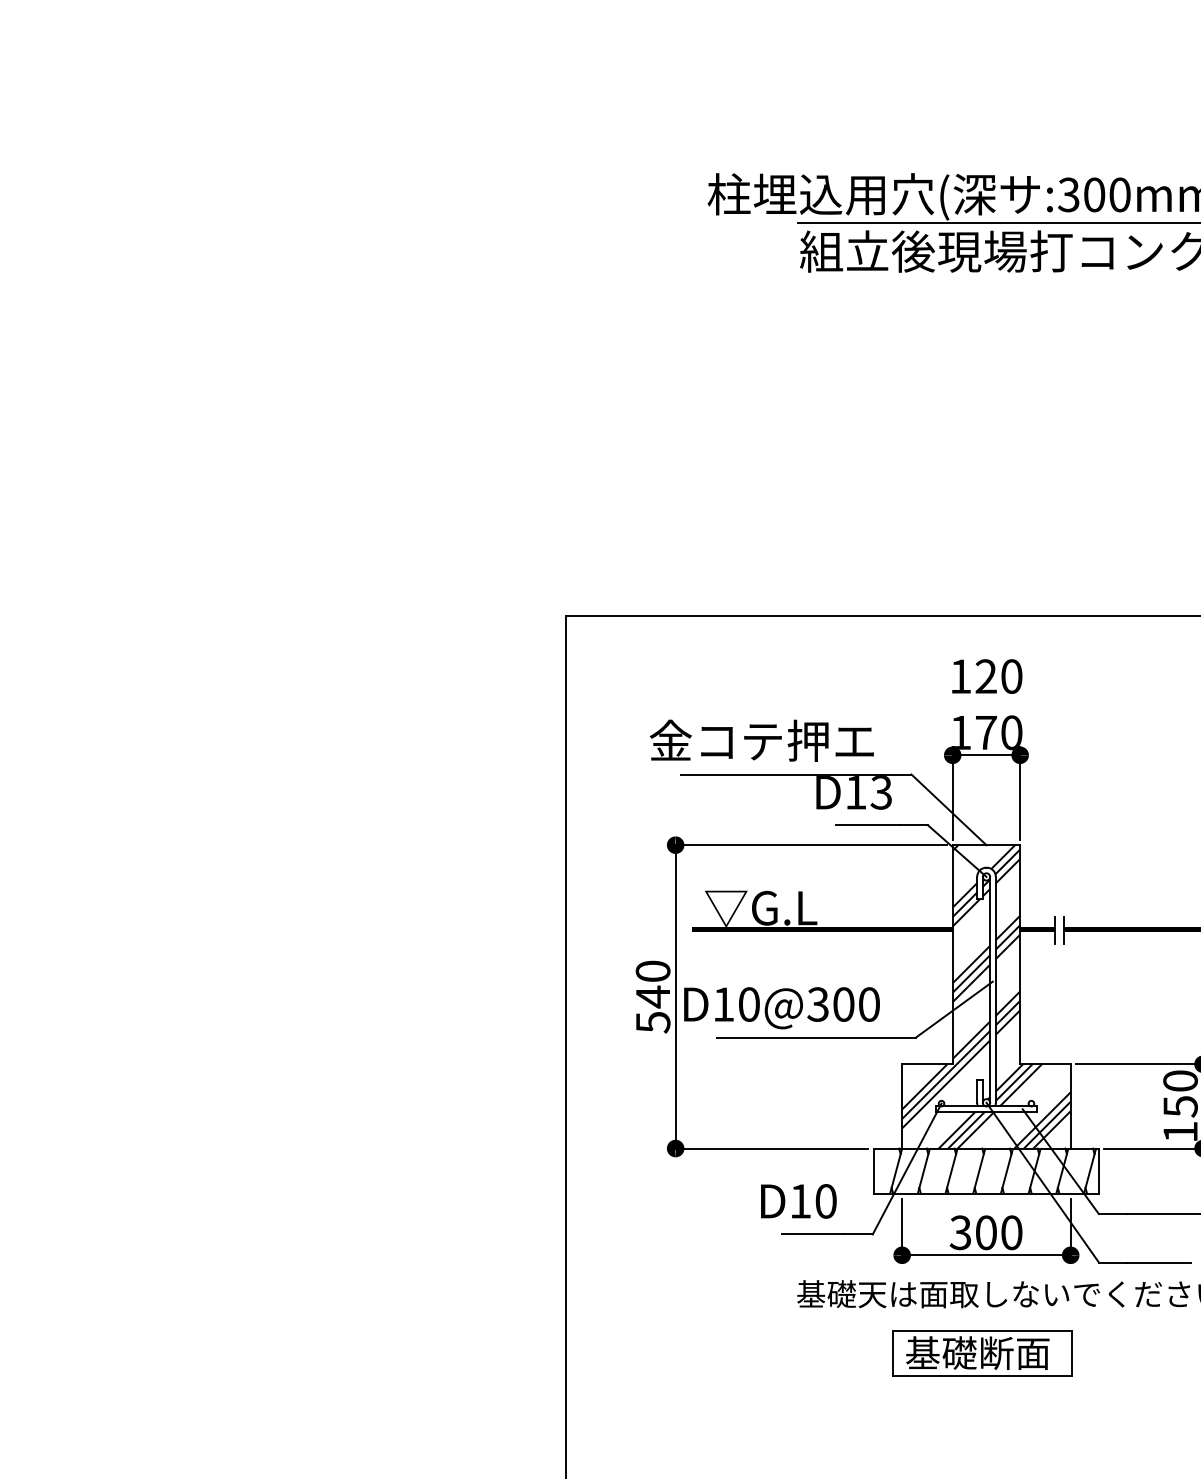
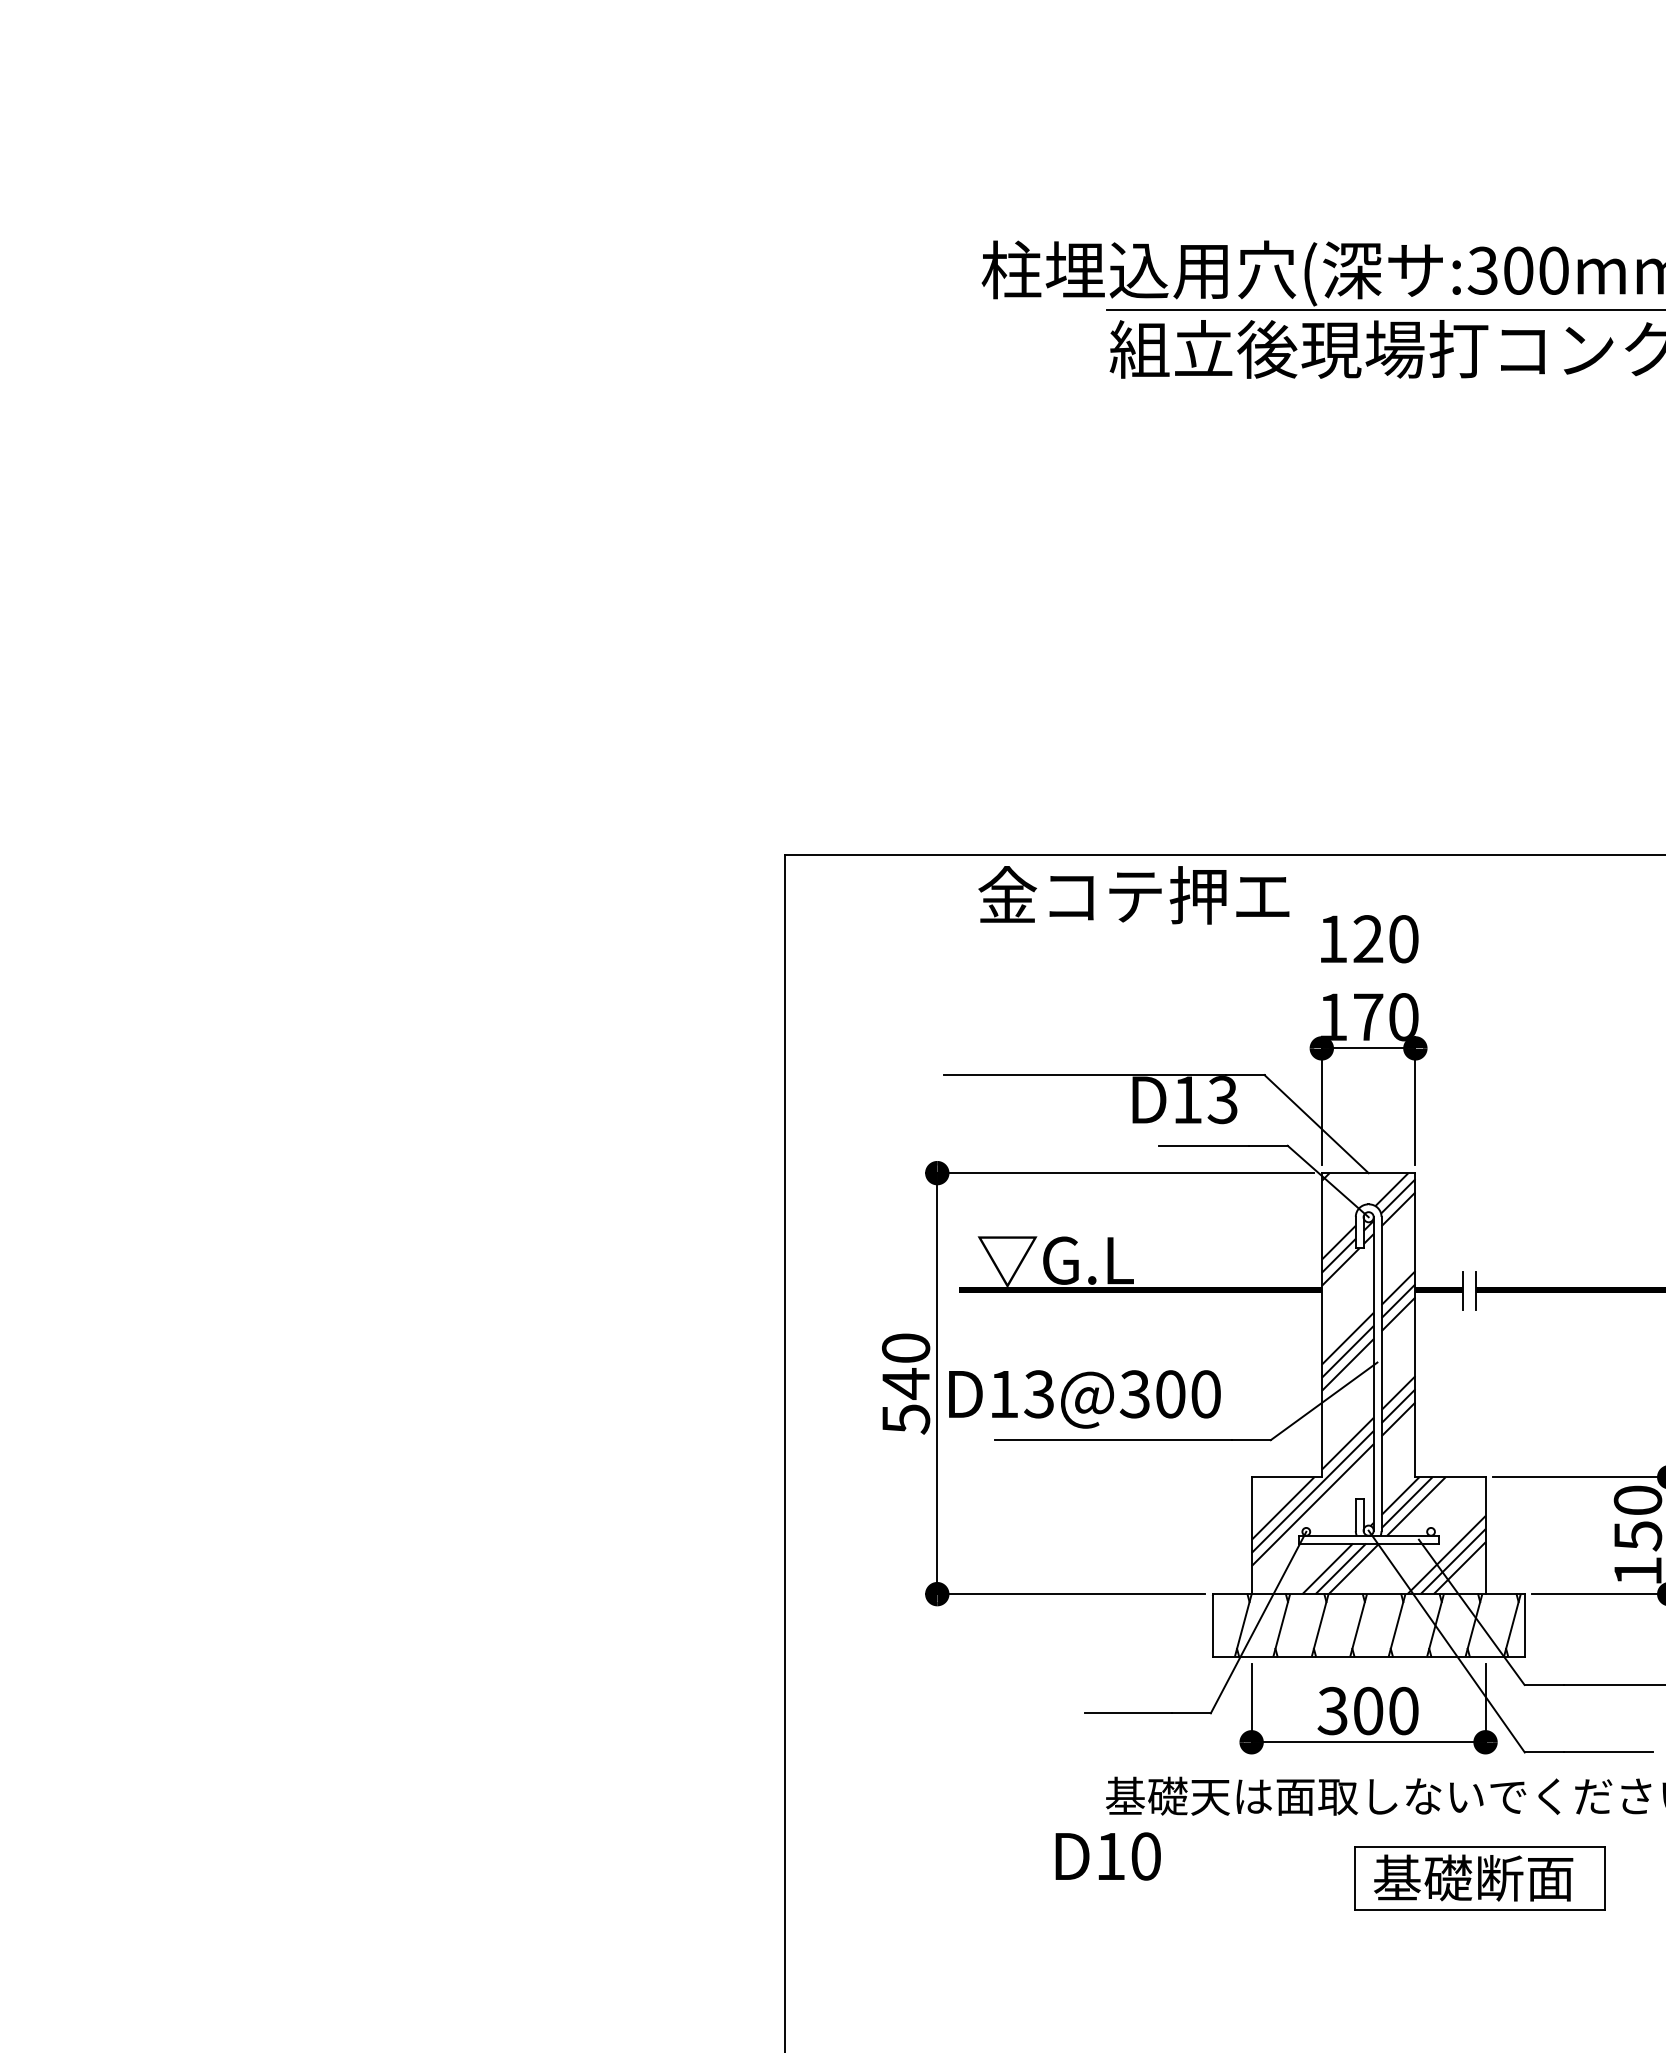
text: (761, 740) -> (1133, 895), moved
text: (749, 1004) -> (1039, 1394), D10@300 -> D13@300
text: (798, 1201) -> (1107, 1856), moved
part: (982, 1353) -> (1479, 1878), moved

